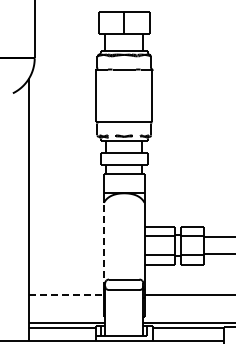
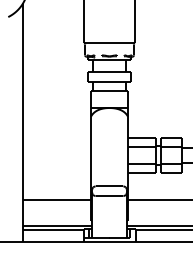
line: (103, 245) -> (90, 155), dashed -> solid
line: (67, 294) -> (57, 200), dashed -> solid

